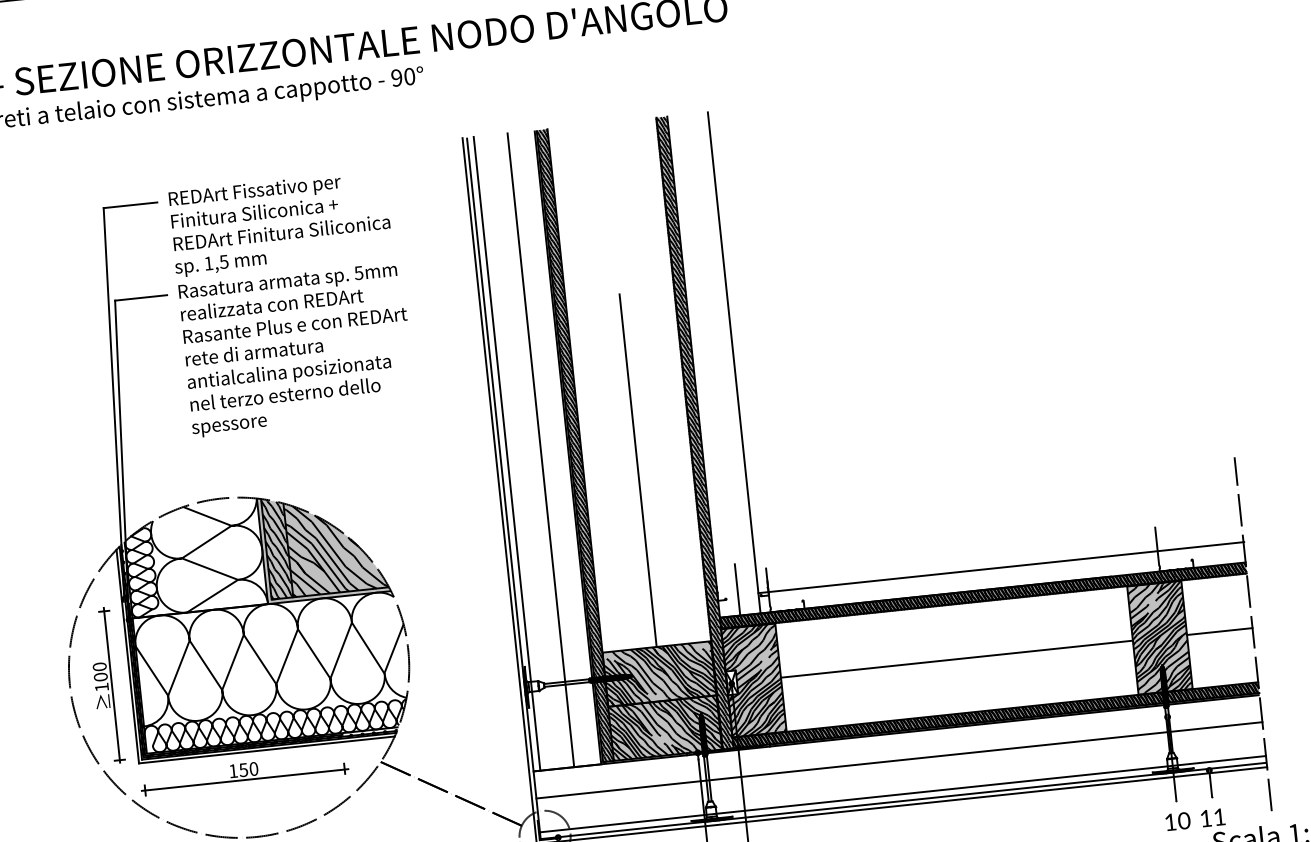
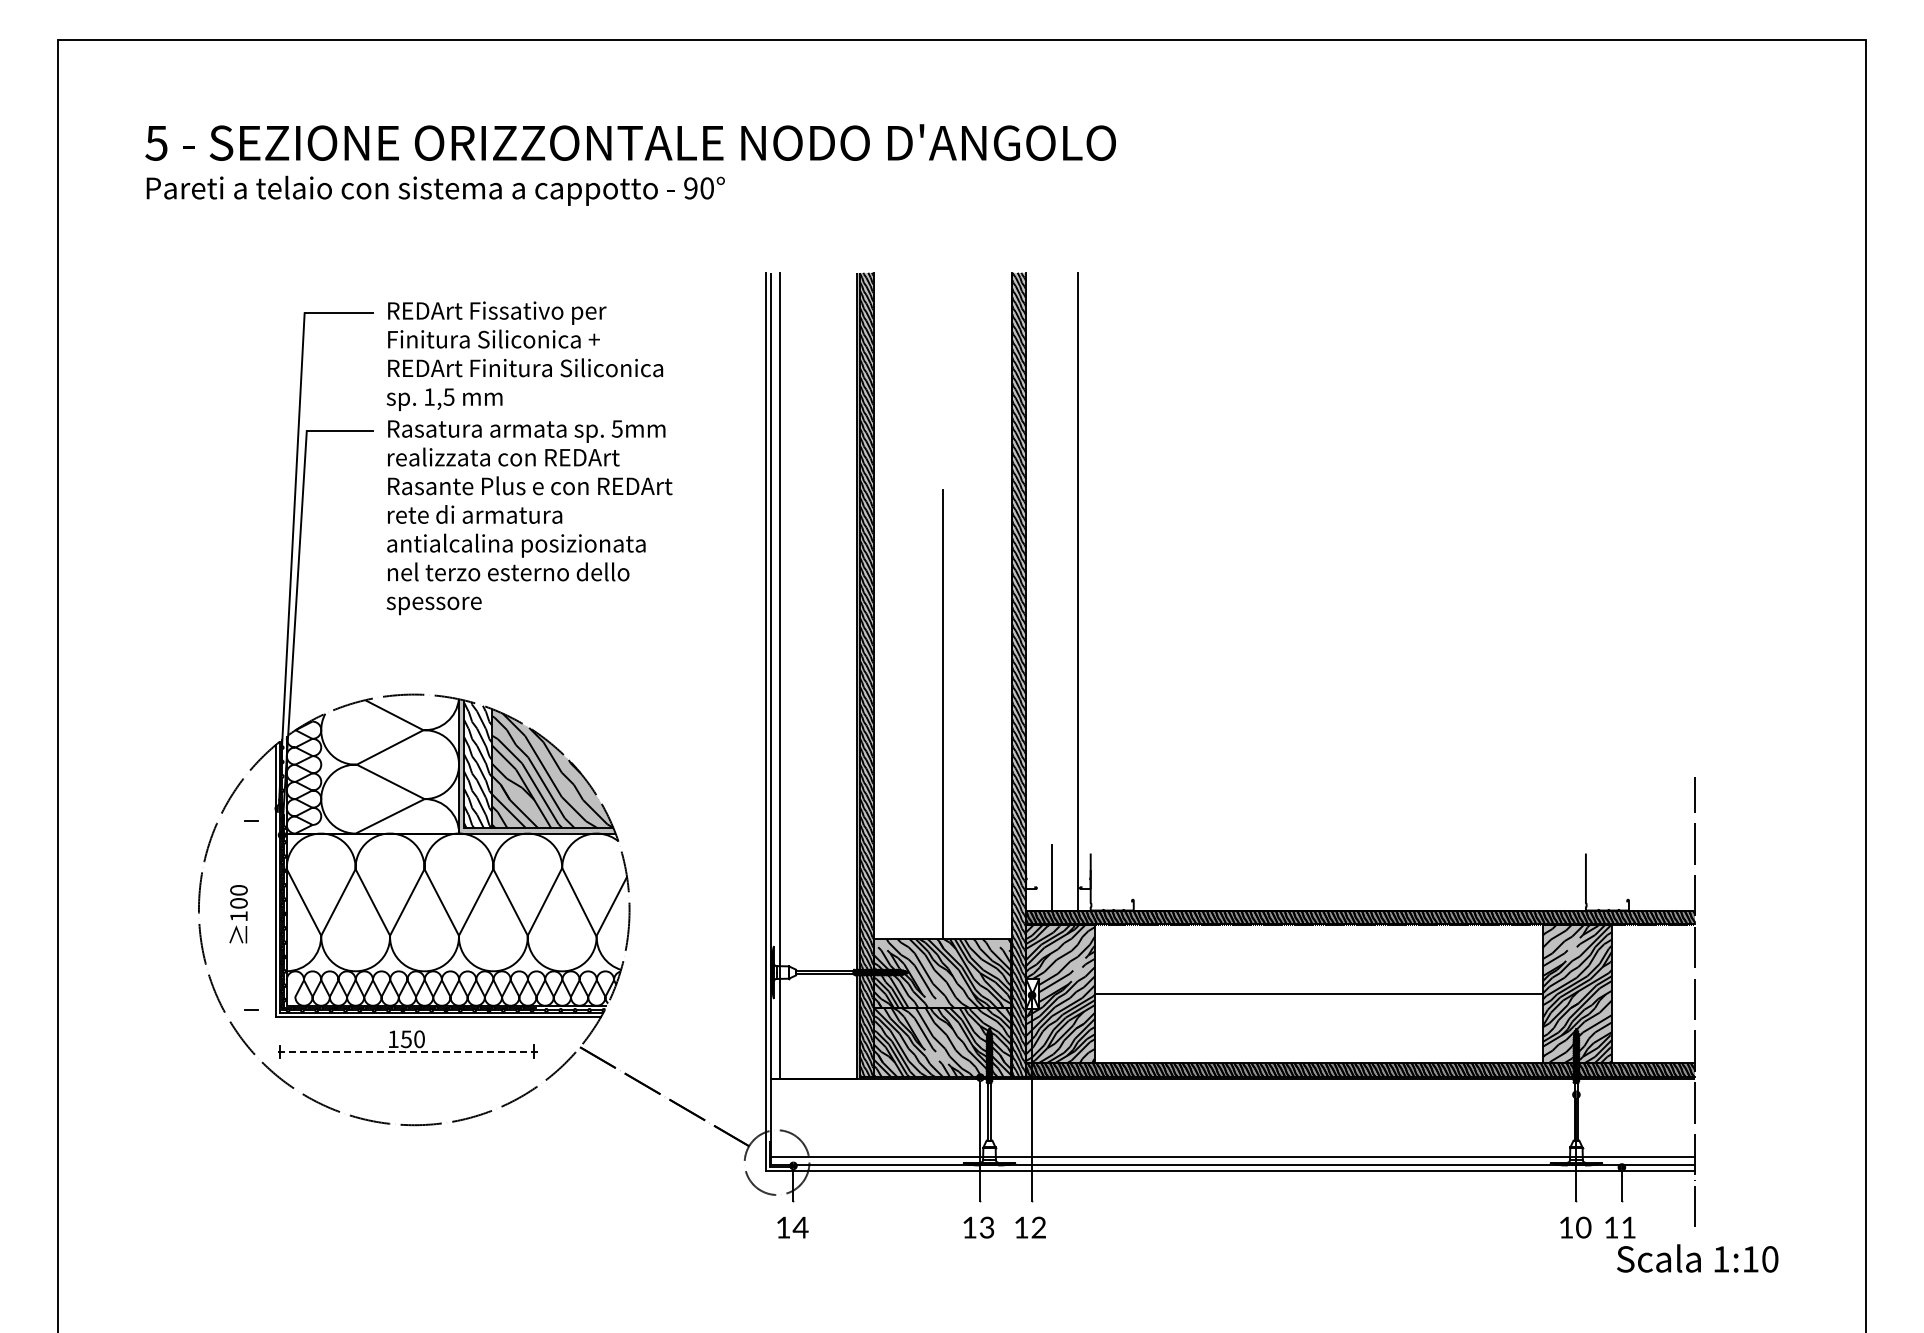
line: (540, 449) -> (822, 675), removed
fill: (276, 548) -> (477, 764), removed
line: (1000, 567) -> (1386, 884), removed
line: (1219, 631) -> (1653, 994), removed
line: (111, 684) -> (251, 914), removed
line: (899, 760) -> (1233, 1113), removed
line: (244, 780) -> (406, 1052), solid -> dashed

